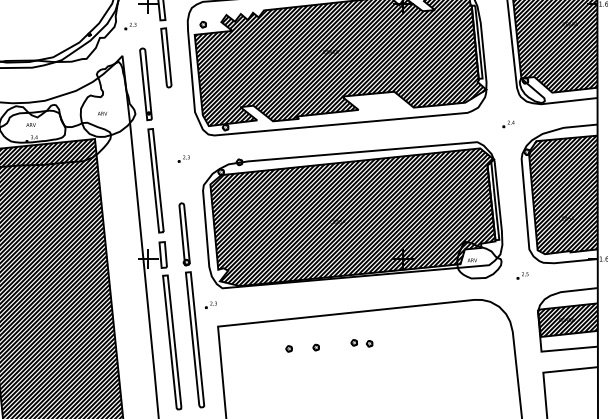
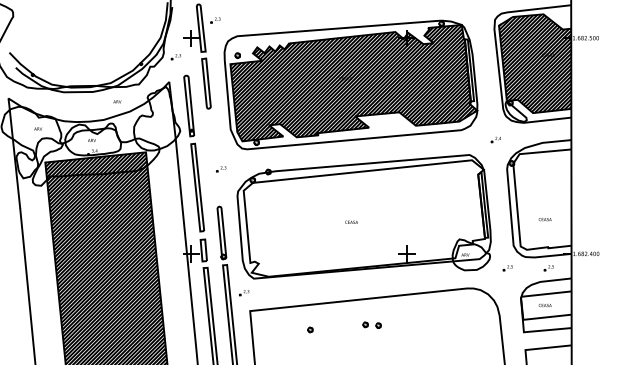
text: (102, 113) -> (117, 101), moved
hatch: (563, 194) -> (542, 199), removed
hatch: (353, 217) -> (364, 218), removed
part: (570, 276) -> (548, 268), added
hatch: (568, 320) -> (546, 305), removed
part: (316, 347) -> (333, 328), removed

